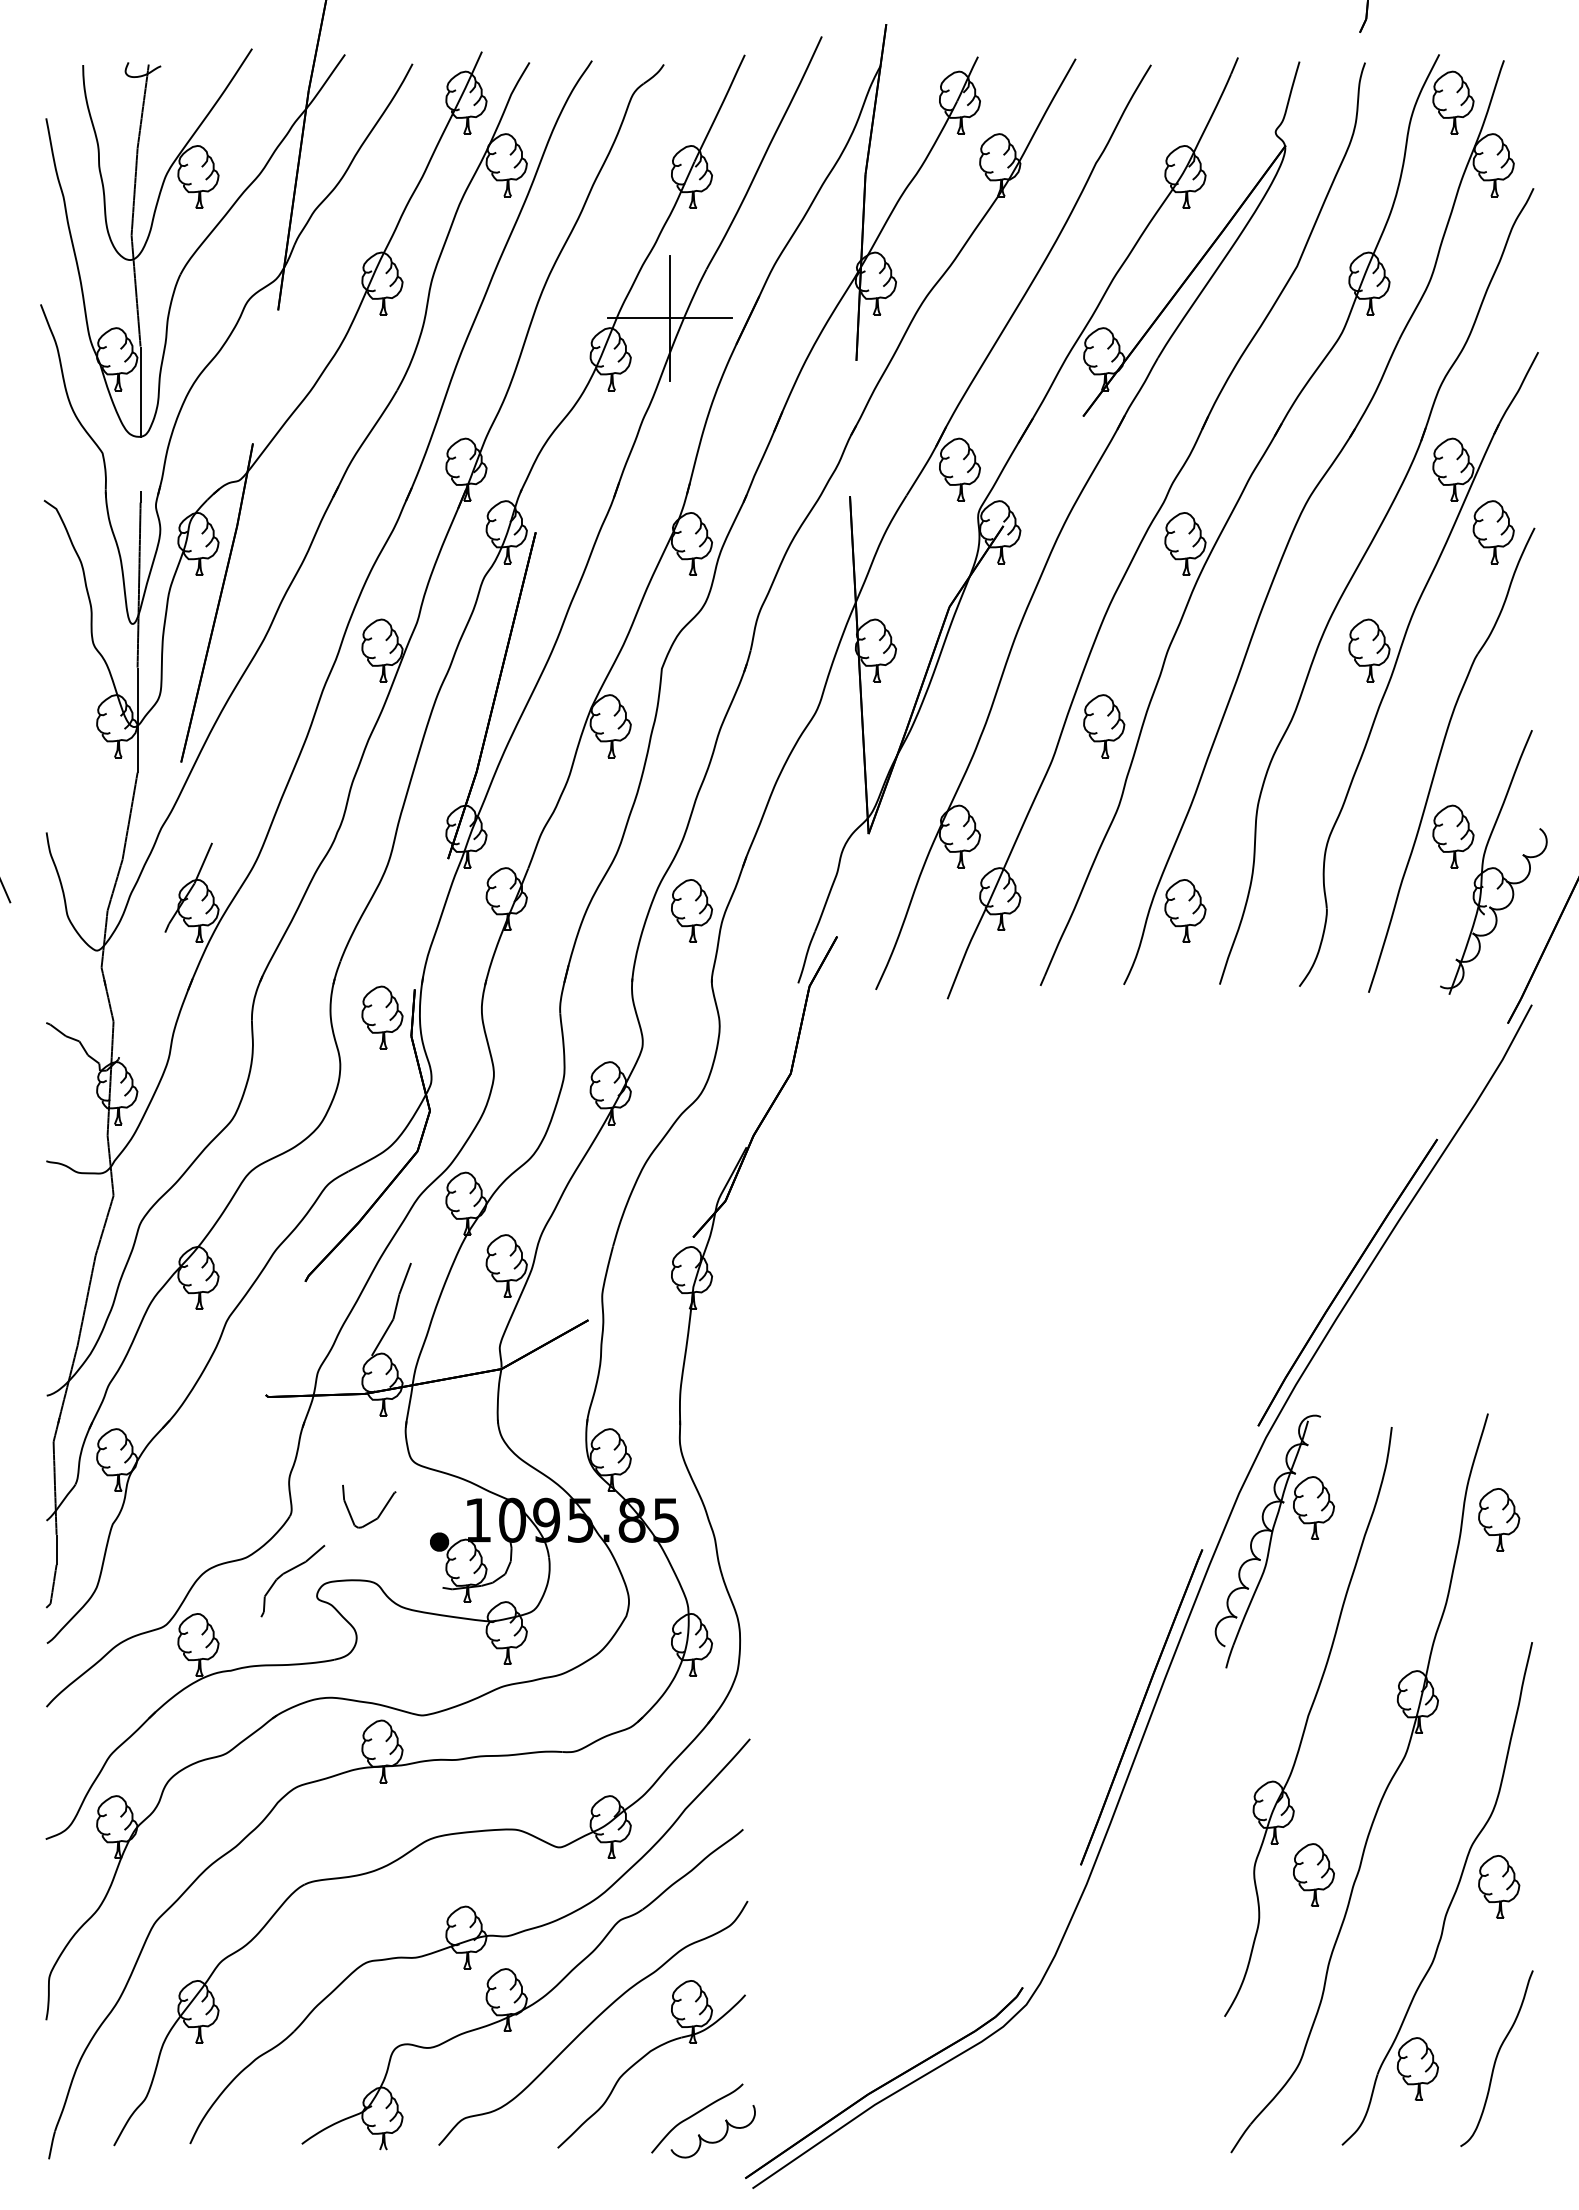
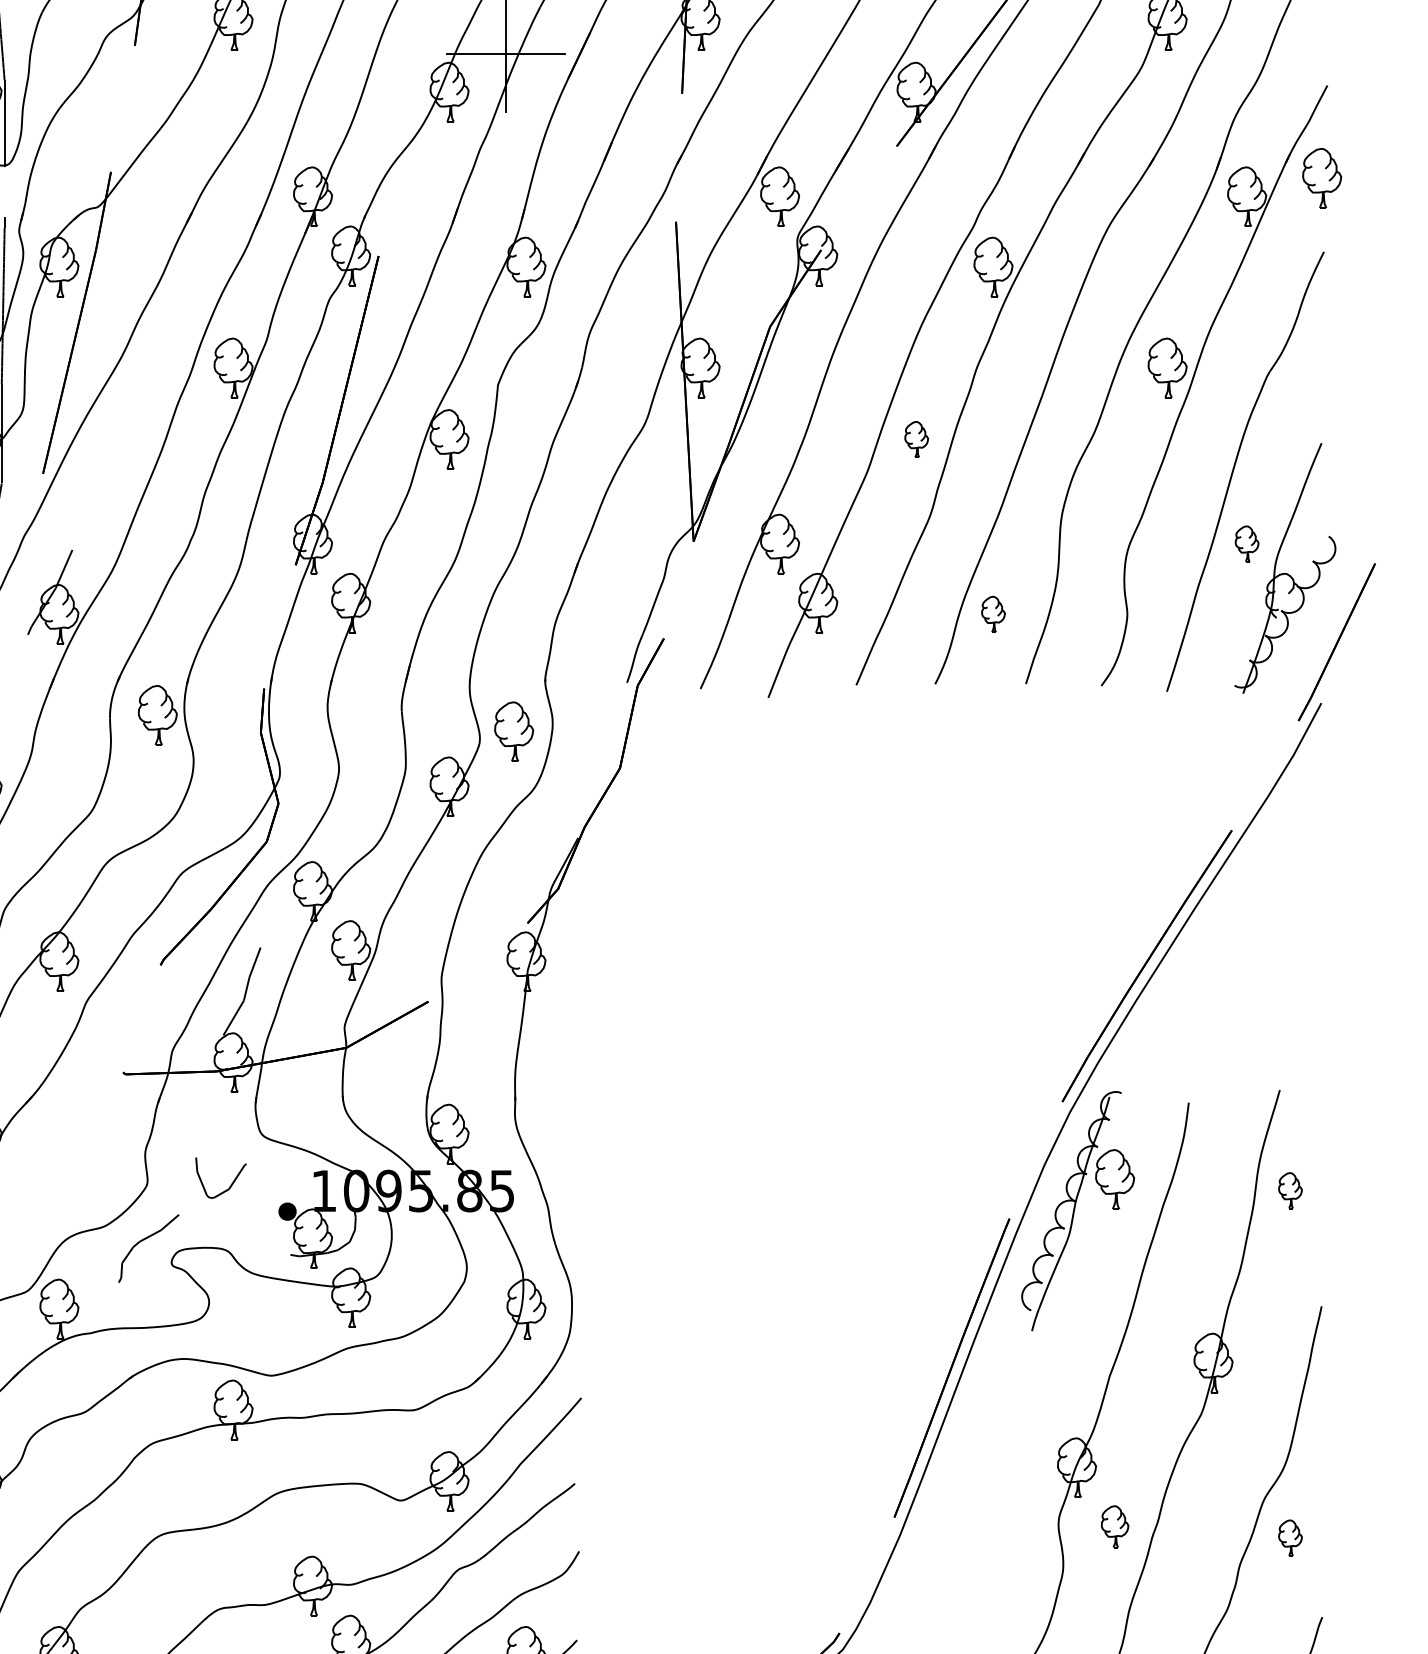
part: (1493, 532) -> (1321, 178), moved
part: (1104, 726) -> (916, 439), size x0.6
part: (1453, 836) -> (1247, 543), size x0.6
part: (691, 910) -> (513, 731), moved
part: (1185, 910) -> (993, 613), size x0.6
part: (382, 1017) -> (157, 715), moved
part: (1499, 1519) -> (1290, 1190), size x0.6
part: (1313, 1874) -> (1114, 1526), size x0.7
part: (1499, 1886) -> (1290, 1537), size x0.6

